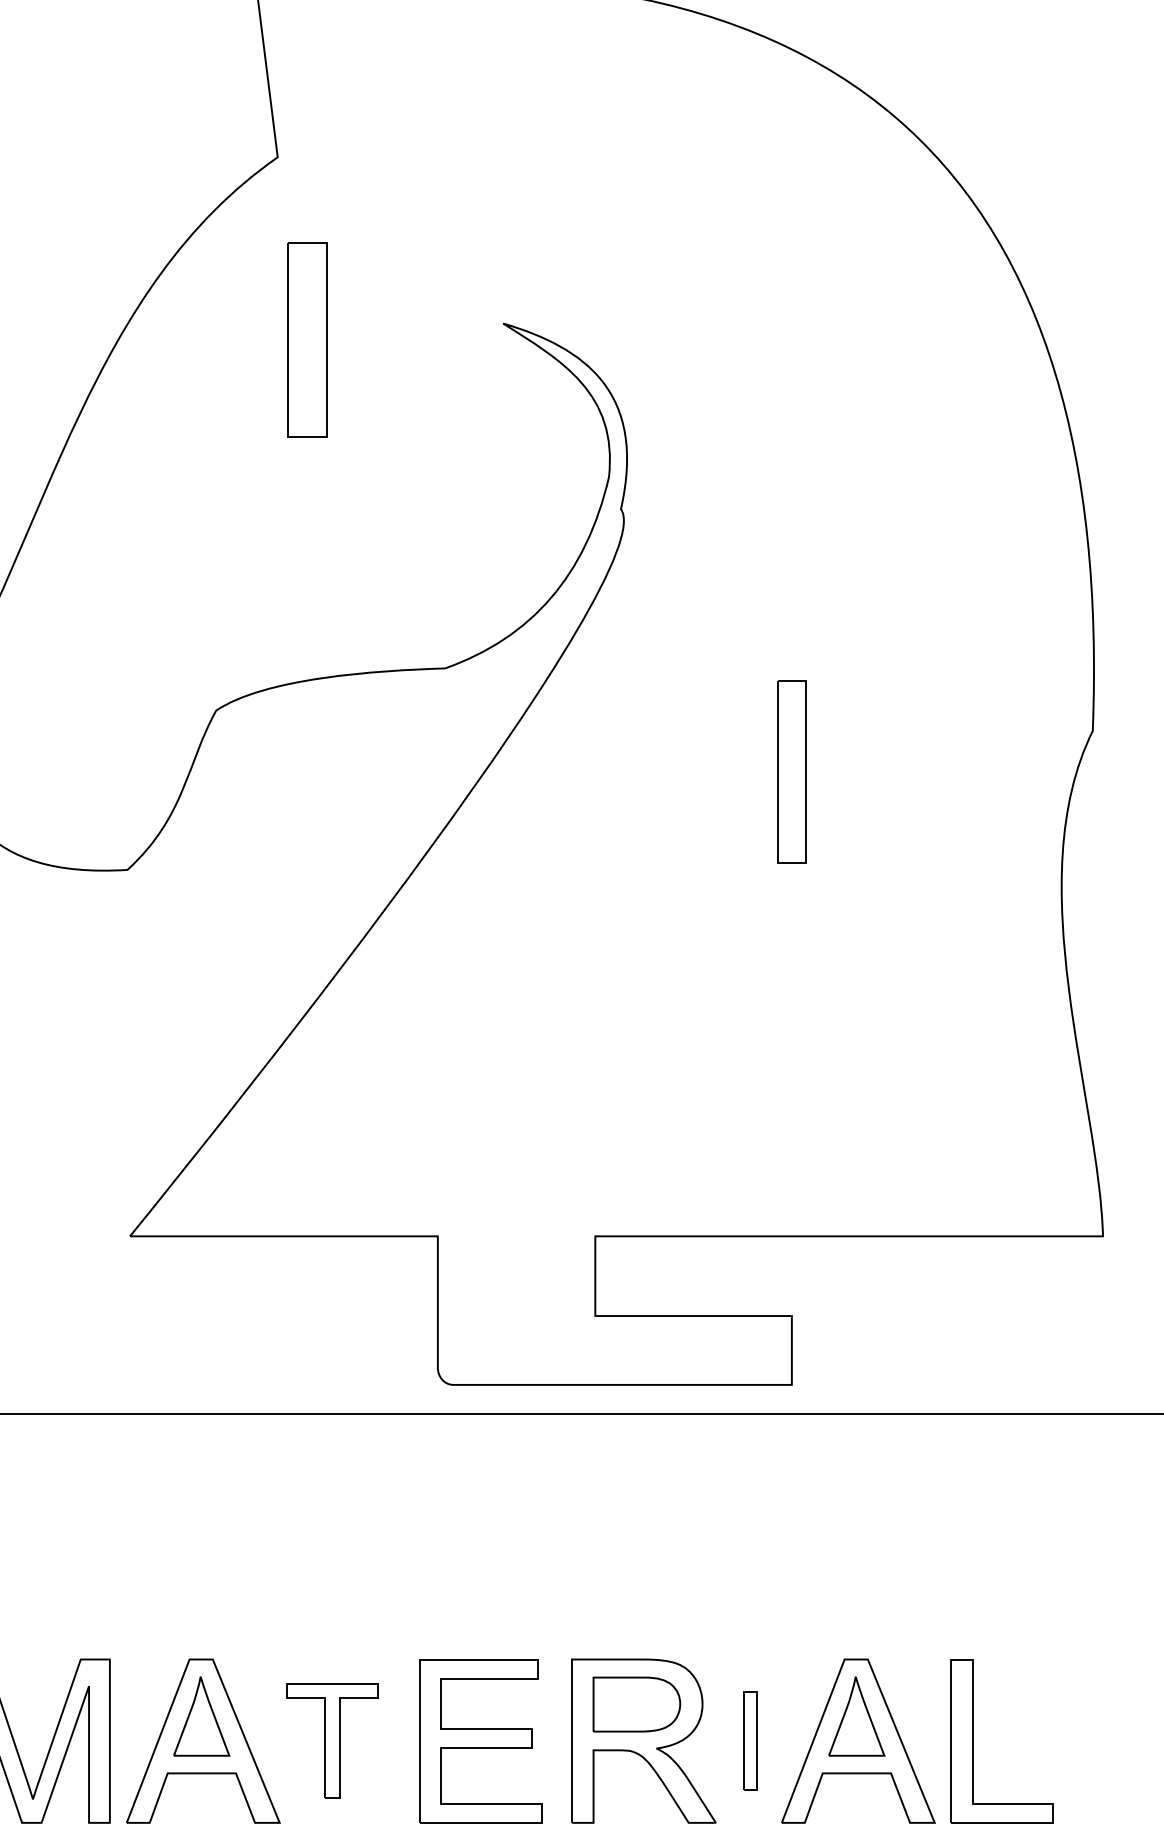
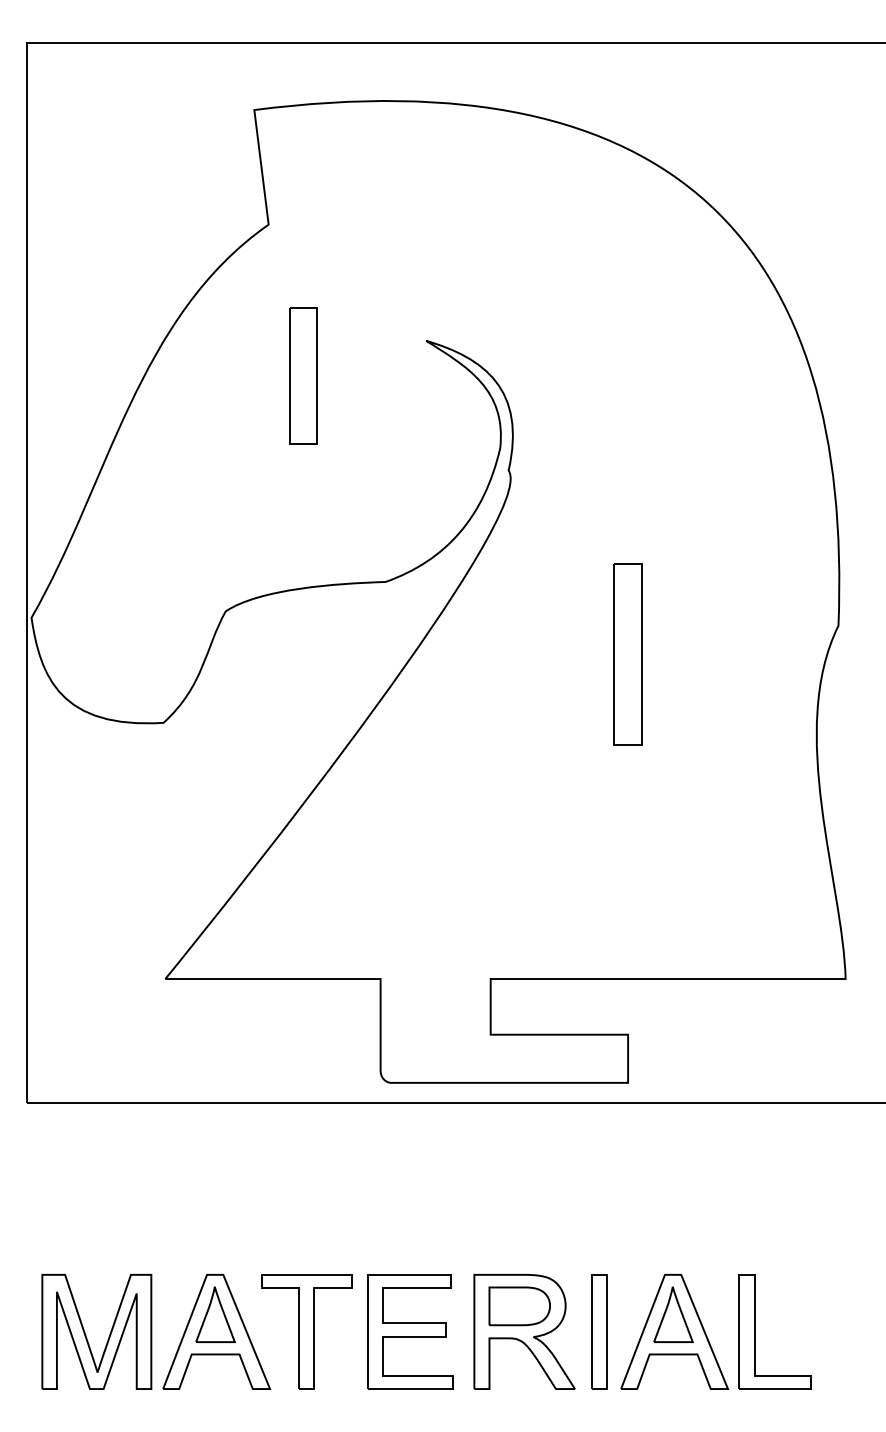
part: (307, 338) -> (303, 375), moved
part: (790, 772) -> (627, 654), size x1.43
part: (331, 1740) -> (306, 1331), size x1.43
part: (750, 1740) -> (599, 1331), size x1.67

